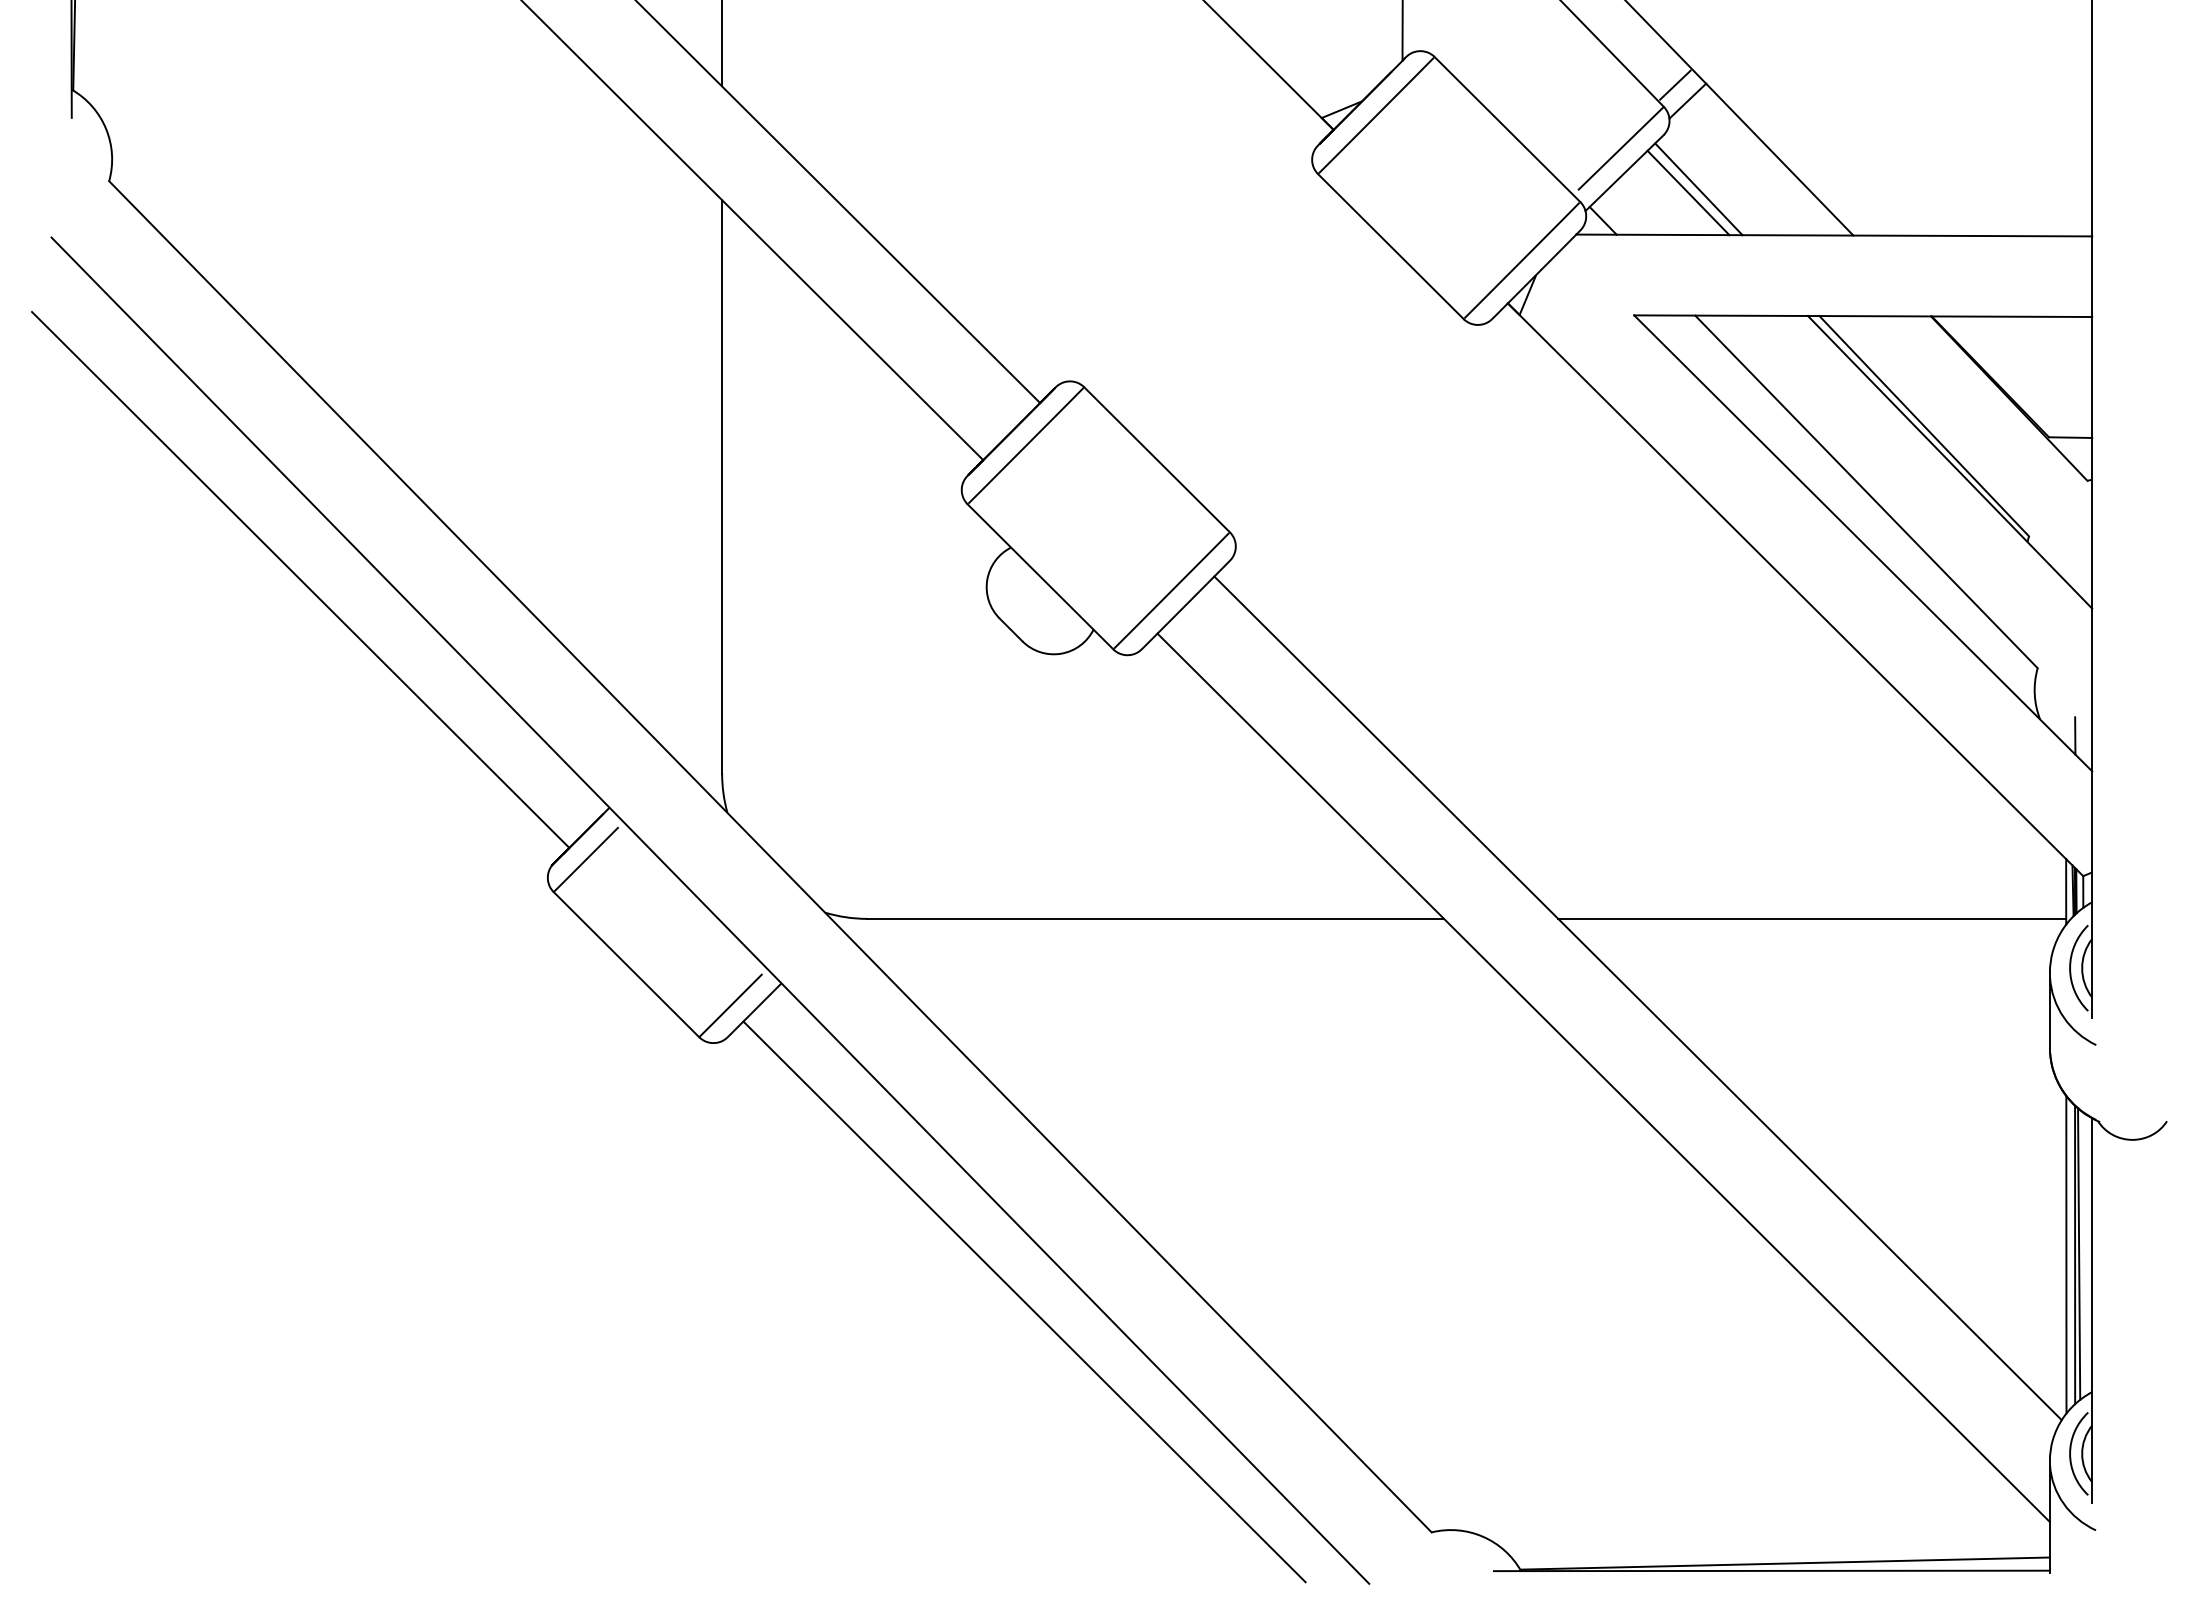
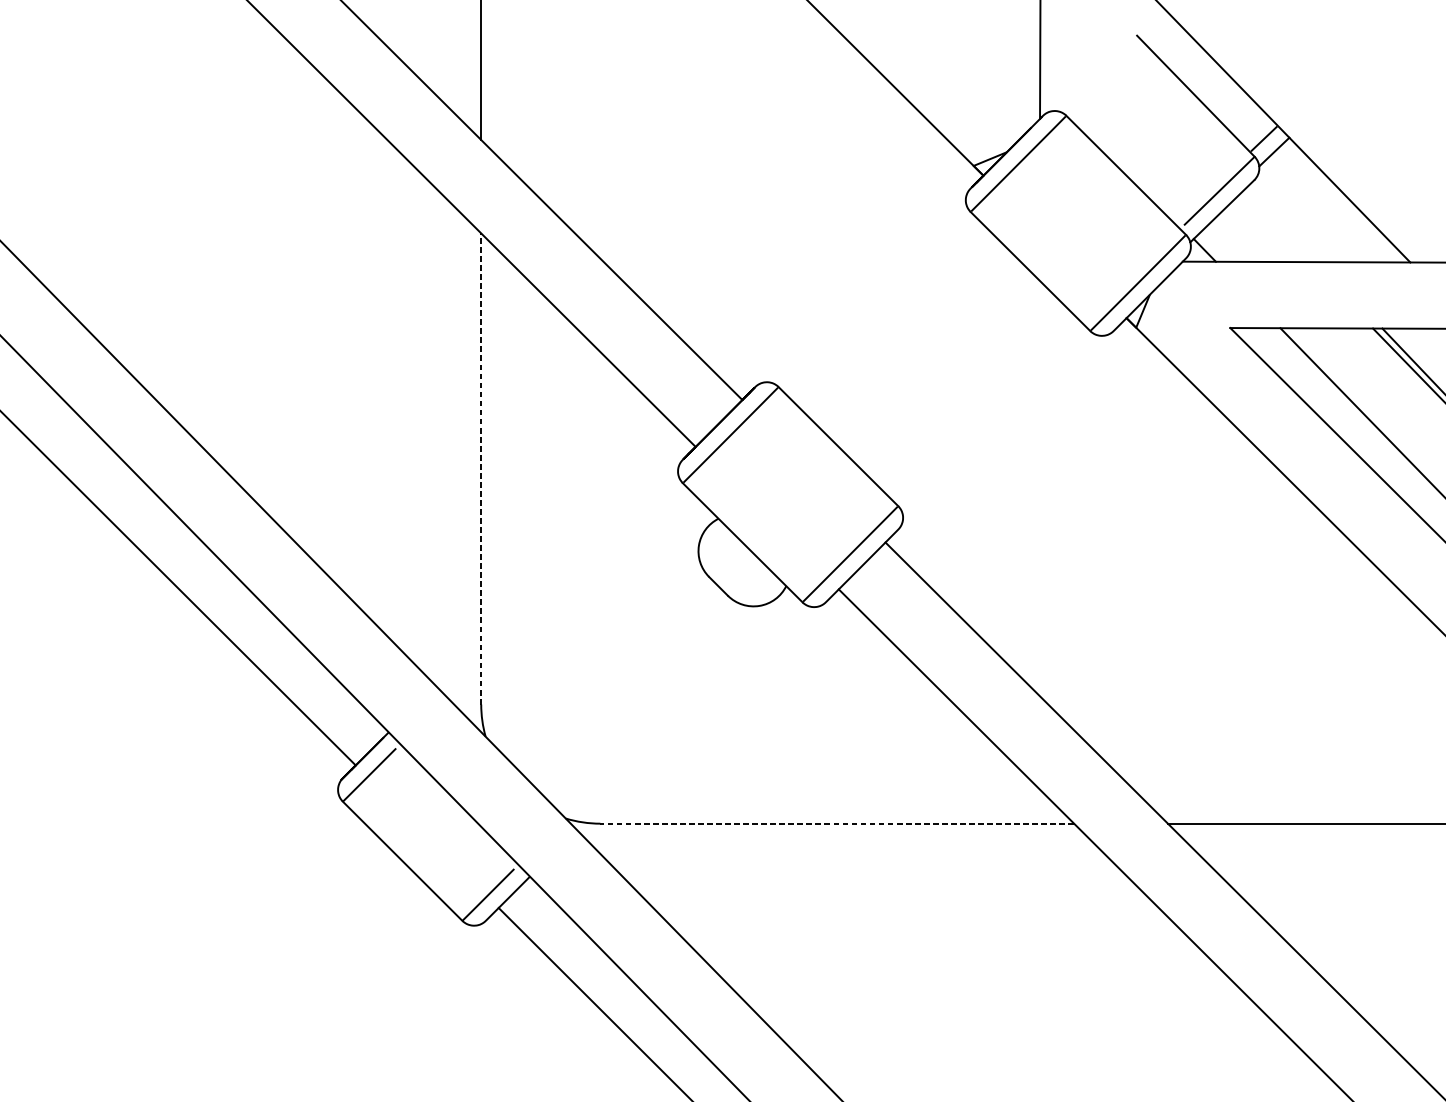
line: (1698, 189) -> (1283, 224), removed
line: (1688, 192) -> (1274, 227), removed
line: (722, 487) -> (481, 469), solid -> dashed
line: (1155, 918) -> (837, 823), solid -> dashed

